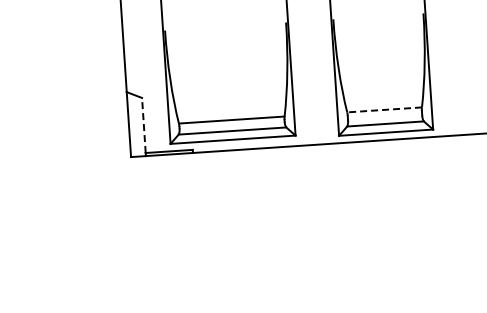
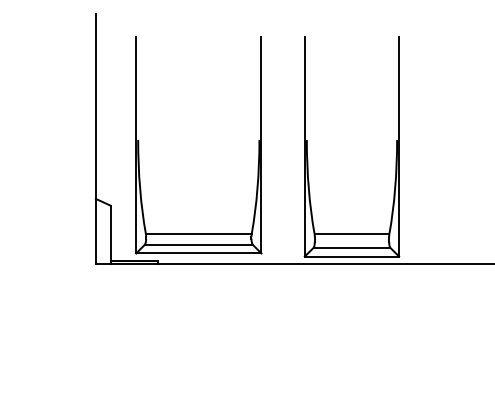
line: (384, 109) -> (351, 233), dashed -> solid
line: (143, 125) -> (110, 233), dashed -> solid

